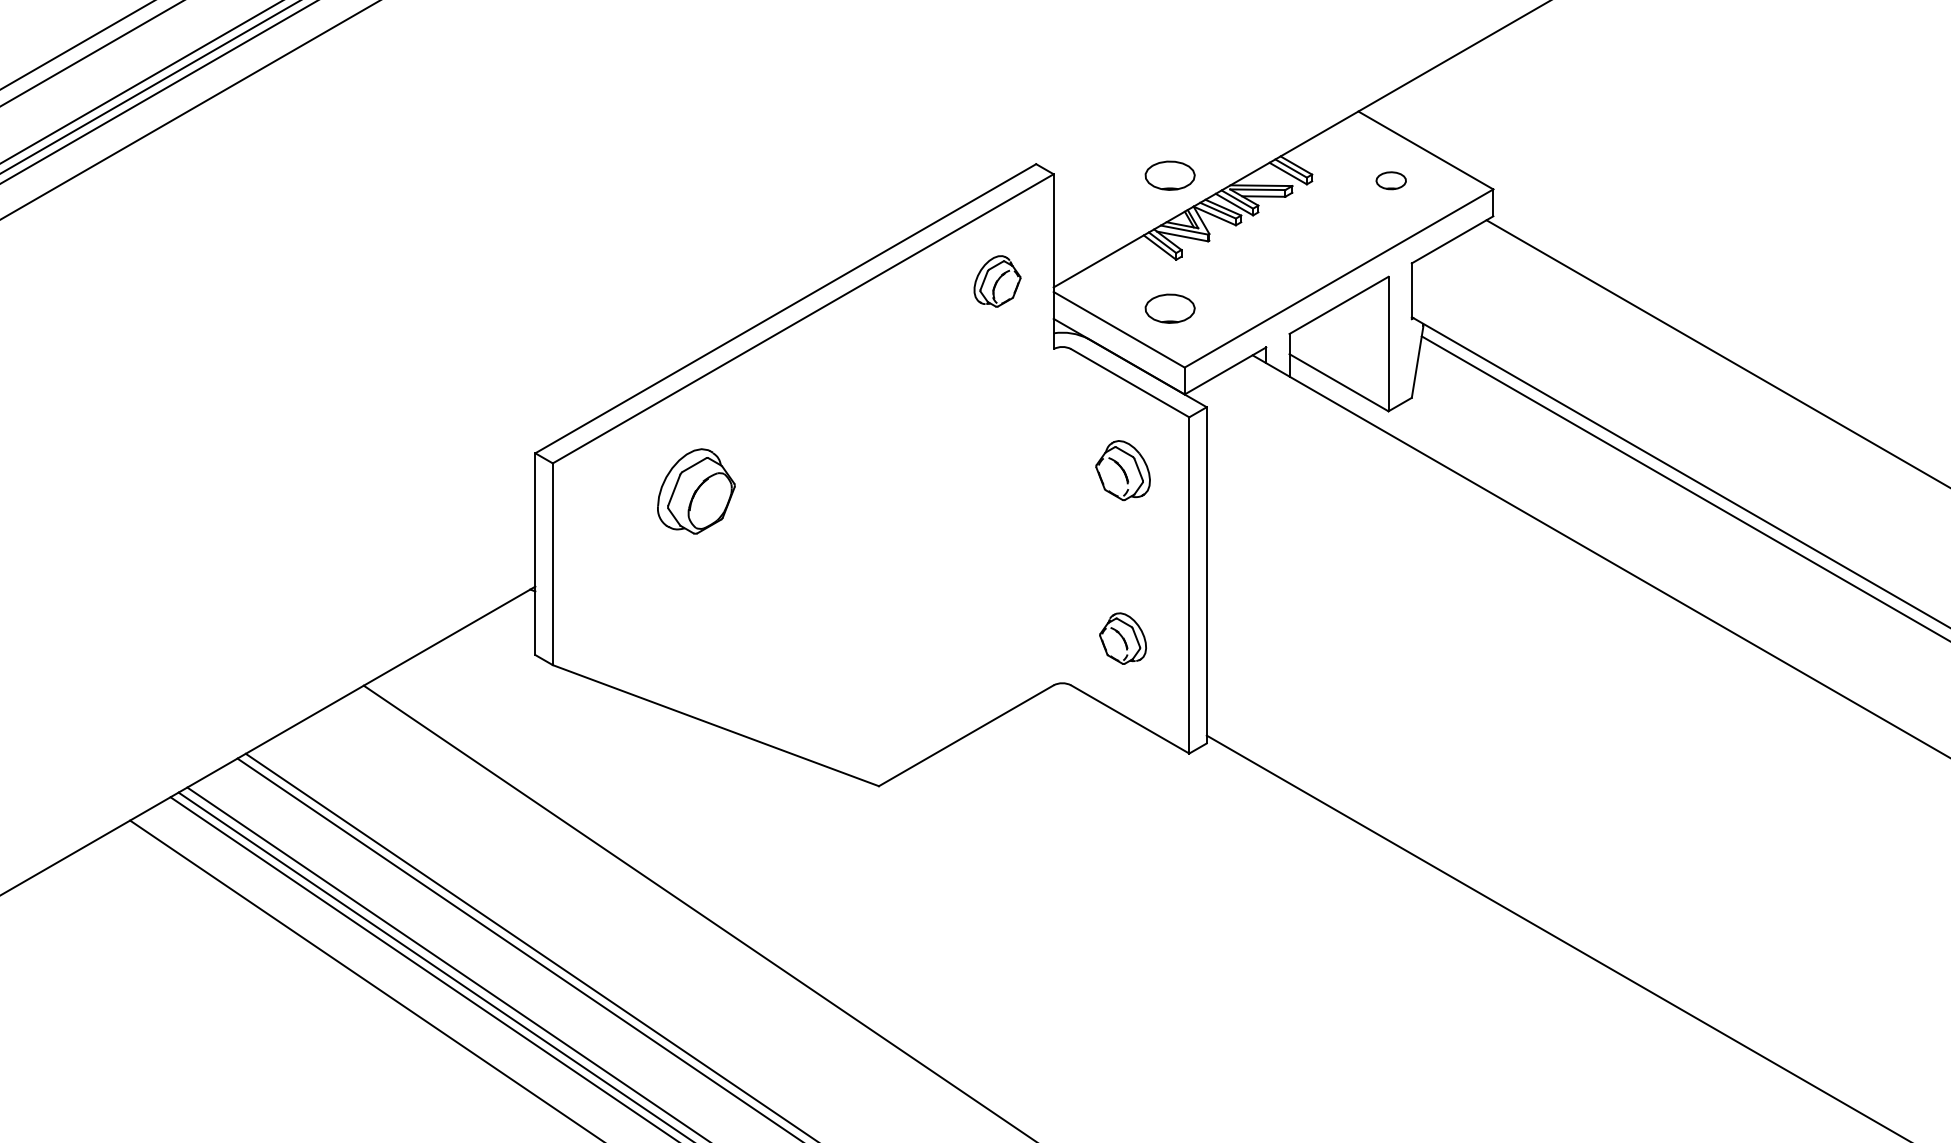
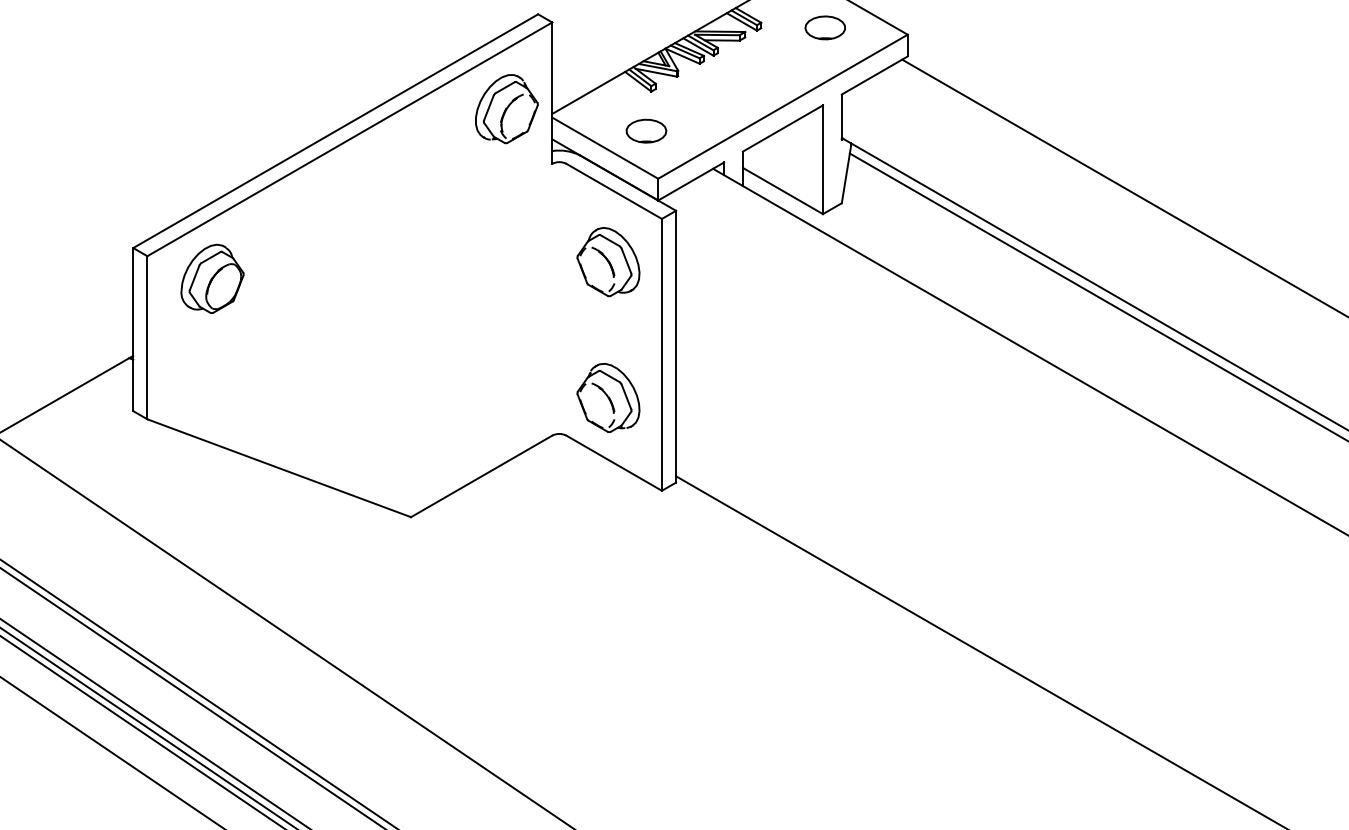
part: (1169, 175) -> (645, 23), removed
part: (1390, 180) -> (824, 27), size x1.67
part: (997, 281) -> (506, 109), size x1.67
part: (1122, 470) -> (607, 261), size x1.43
part: (696, 491) -> (212, 278), moved
part: (1122, 638) -> (607, 397), size x1.67

